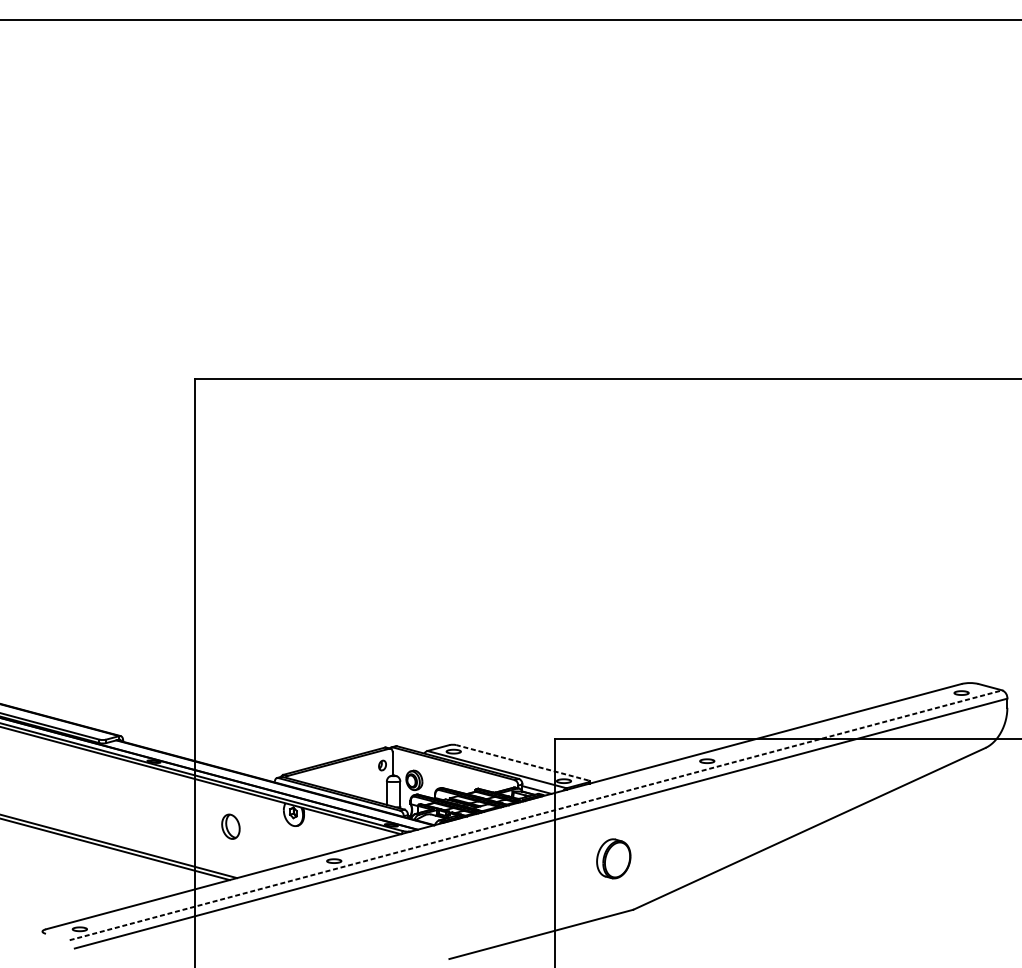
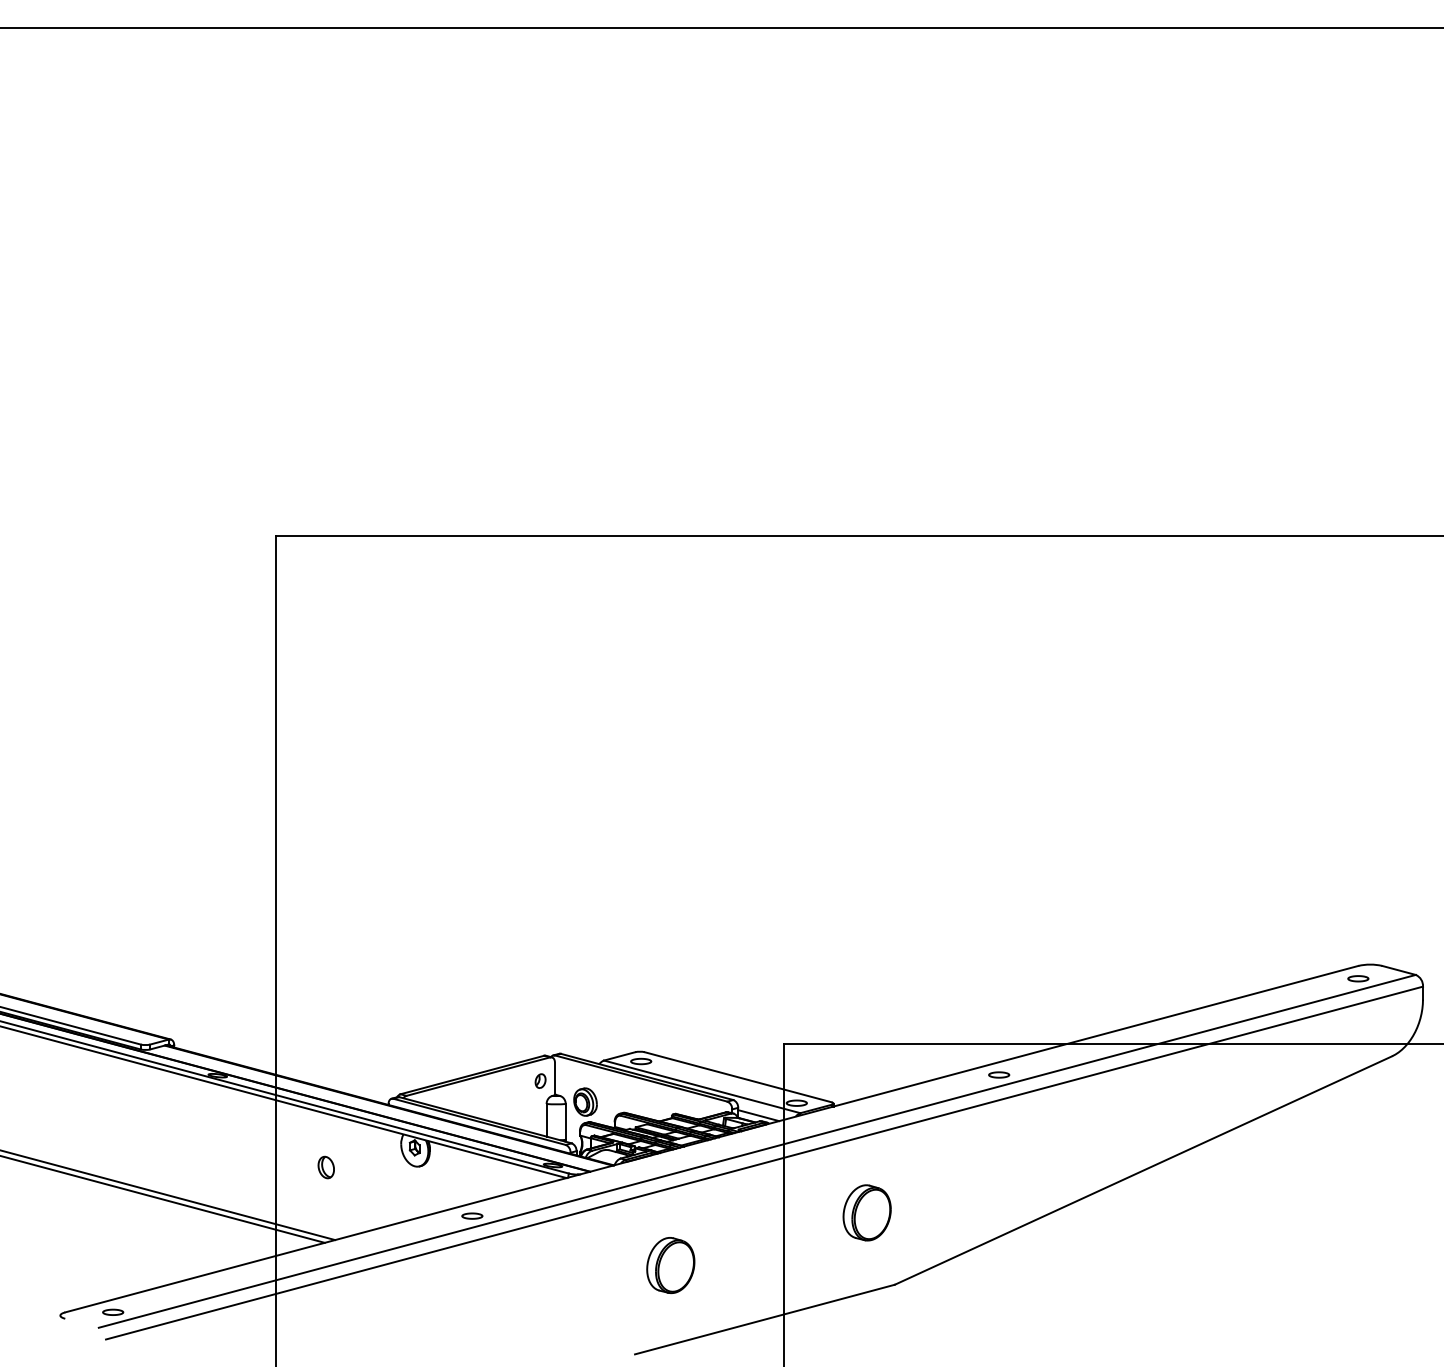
line: (522, 762) -> (738, 1077), dashed -> solid
line: (536, 815) -> (757, 1151), dashed -> solid
part: (230, 826) -> (325, 1167), size x0.62
part: (474, 896) -> (670, 1265), added

